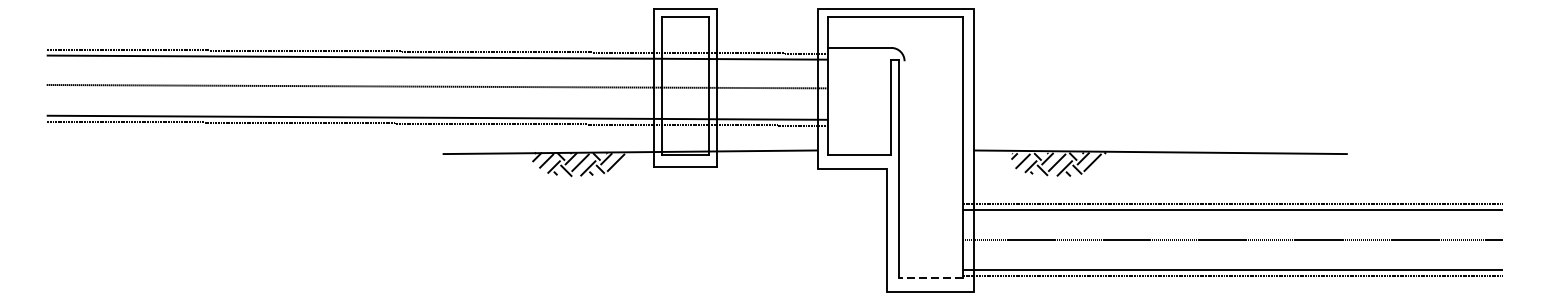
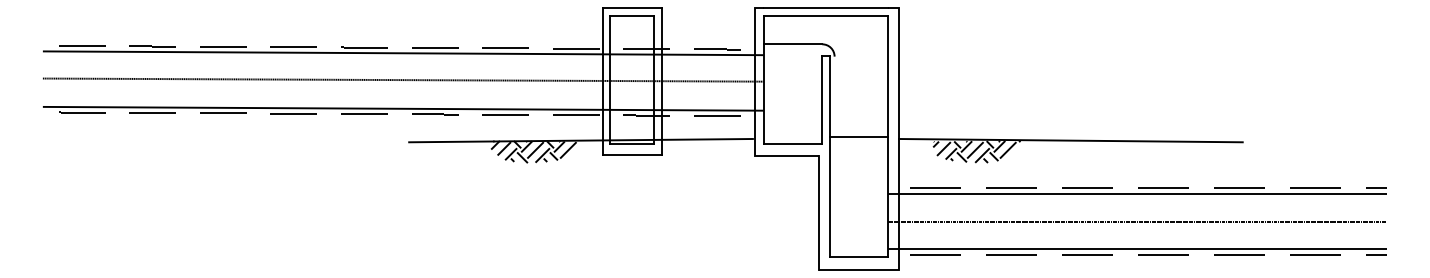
line: (930, 147) -> (858, 136), added
line: (930, 277) -> (858, 256), dashed -> solid

